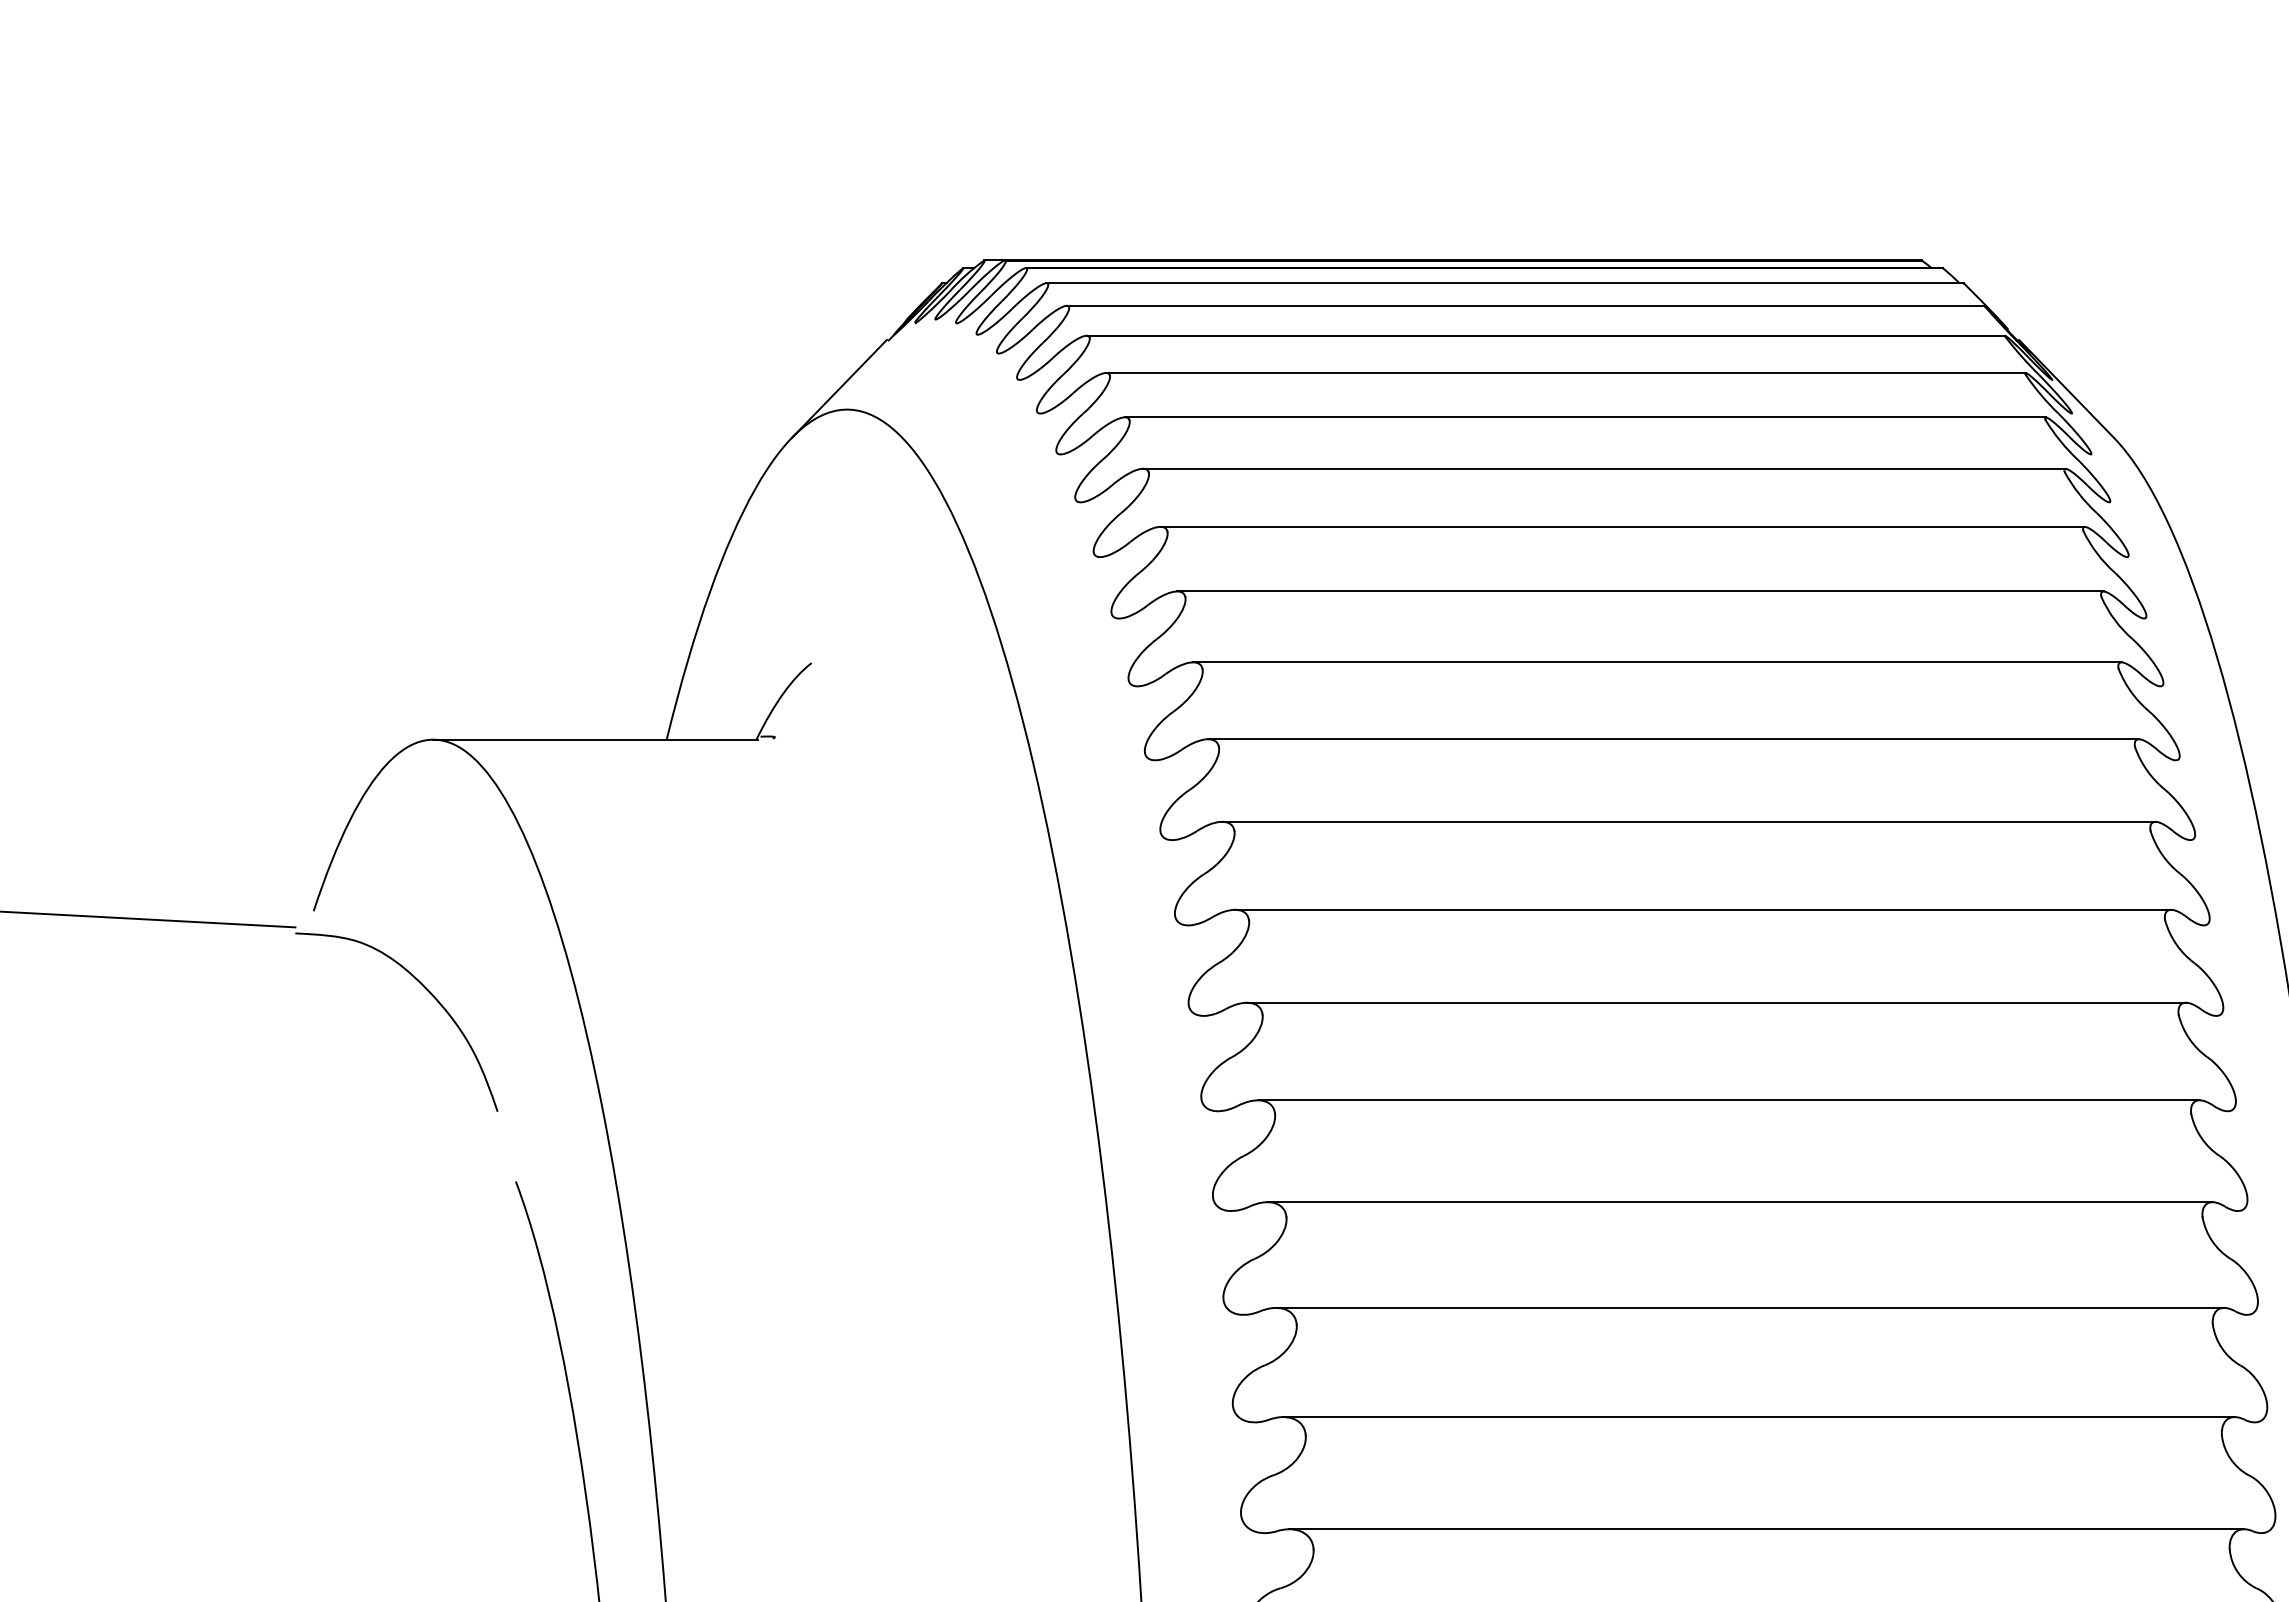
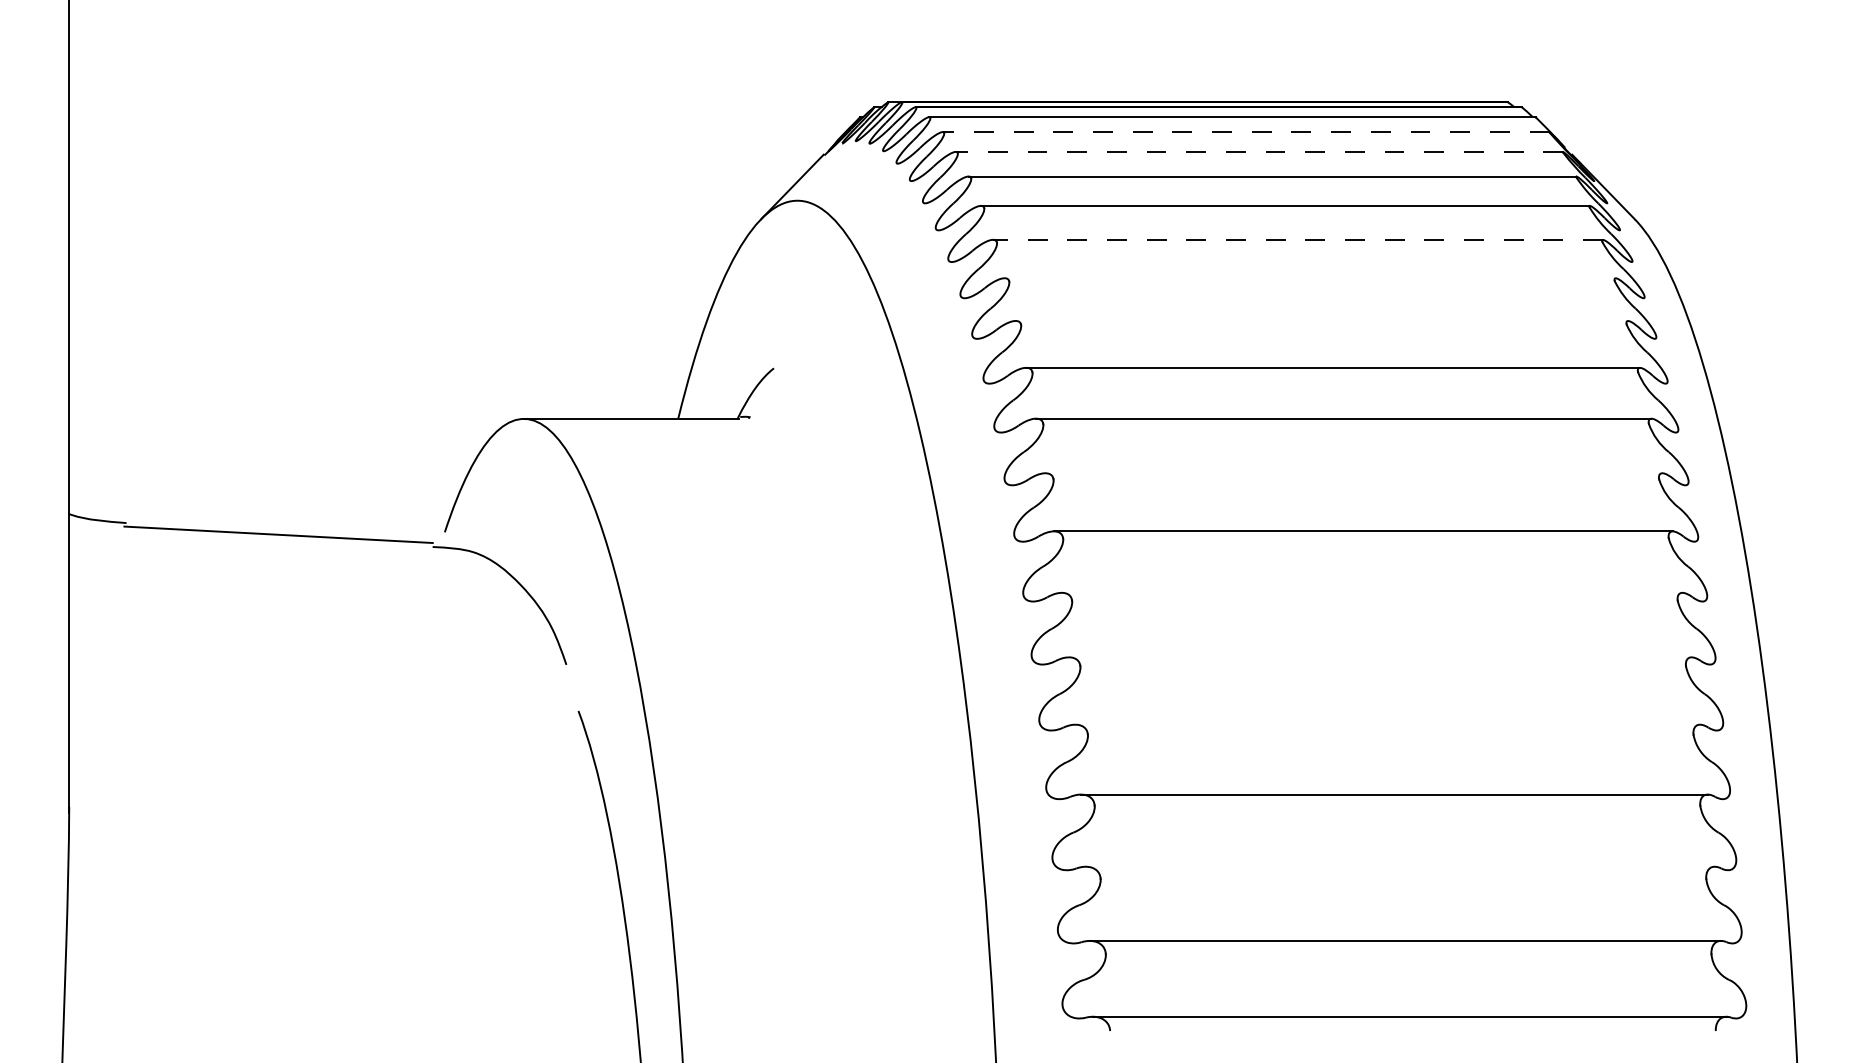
line: (1524, 306) -> (1245, 132), solid -> dashed
line: (1546, 335) -> (1259, 151), solid -> dashed
line: (1605, 468) -> (1298, 239), solid -> dashed
line: (1621, 527) -> (1309, 278), removed
line: (1639, 590) -> (1321, 320), removed
line: (1688, 822) -> (1353, 473), removed
line: (1715, 1002) -> (1371, 592), removed
line: (1727, 1100) -> (1379, 657), removed
line: (1739, 1201) -> (1387, 724), removed
line: (1757, 1416) -> (1399, 866), removed

